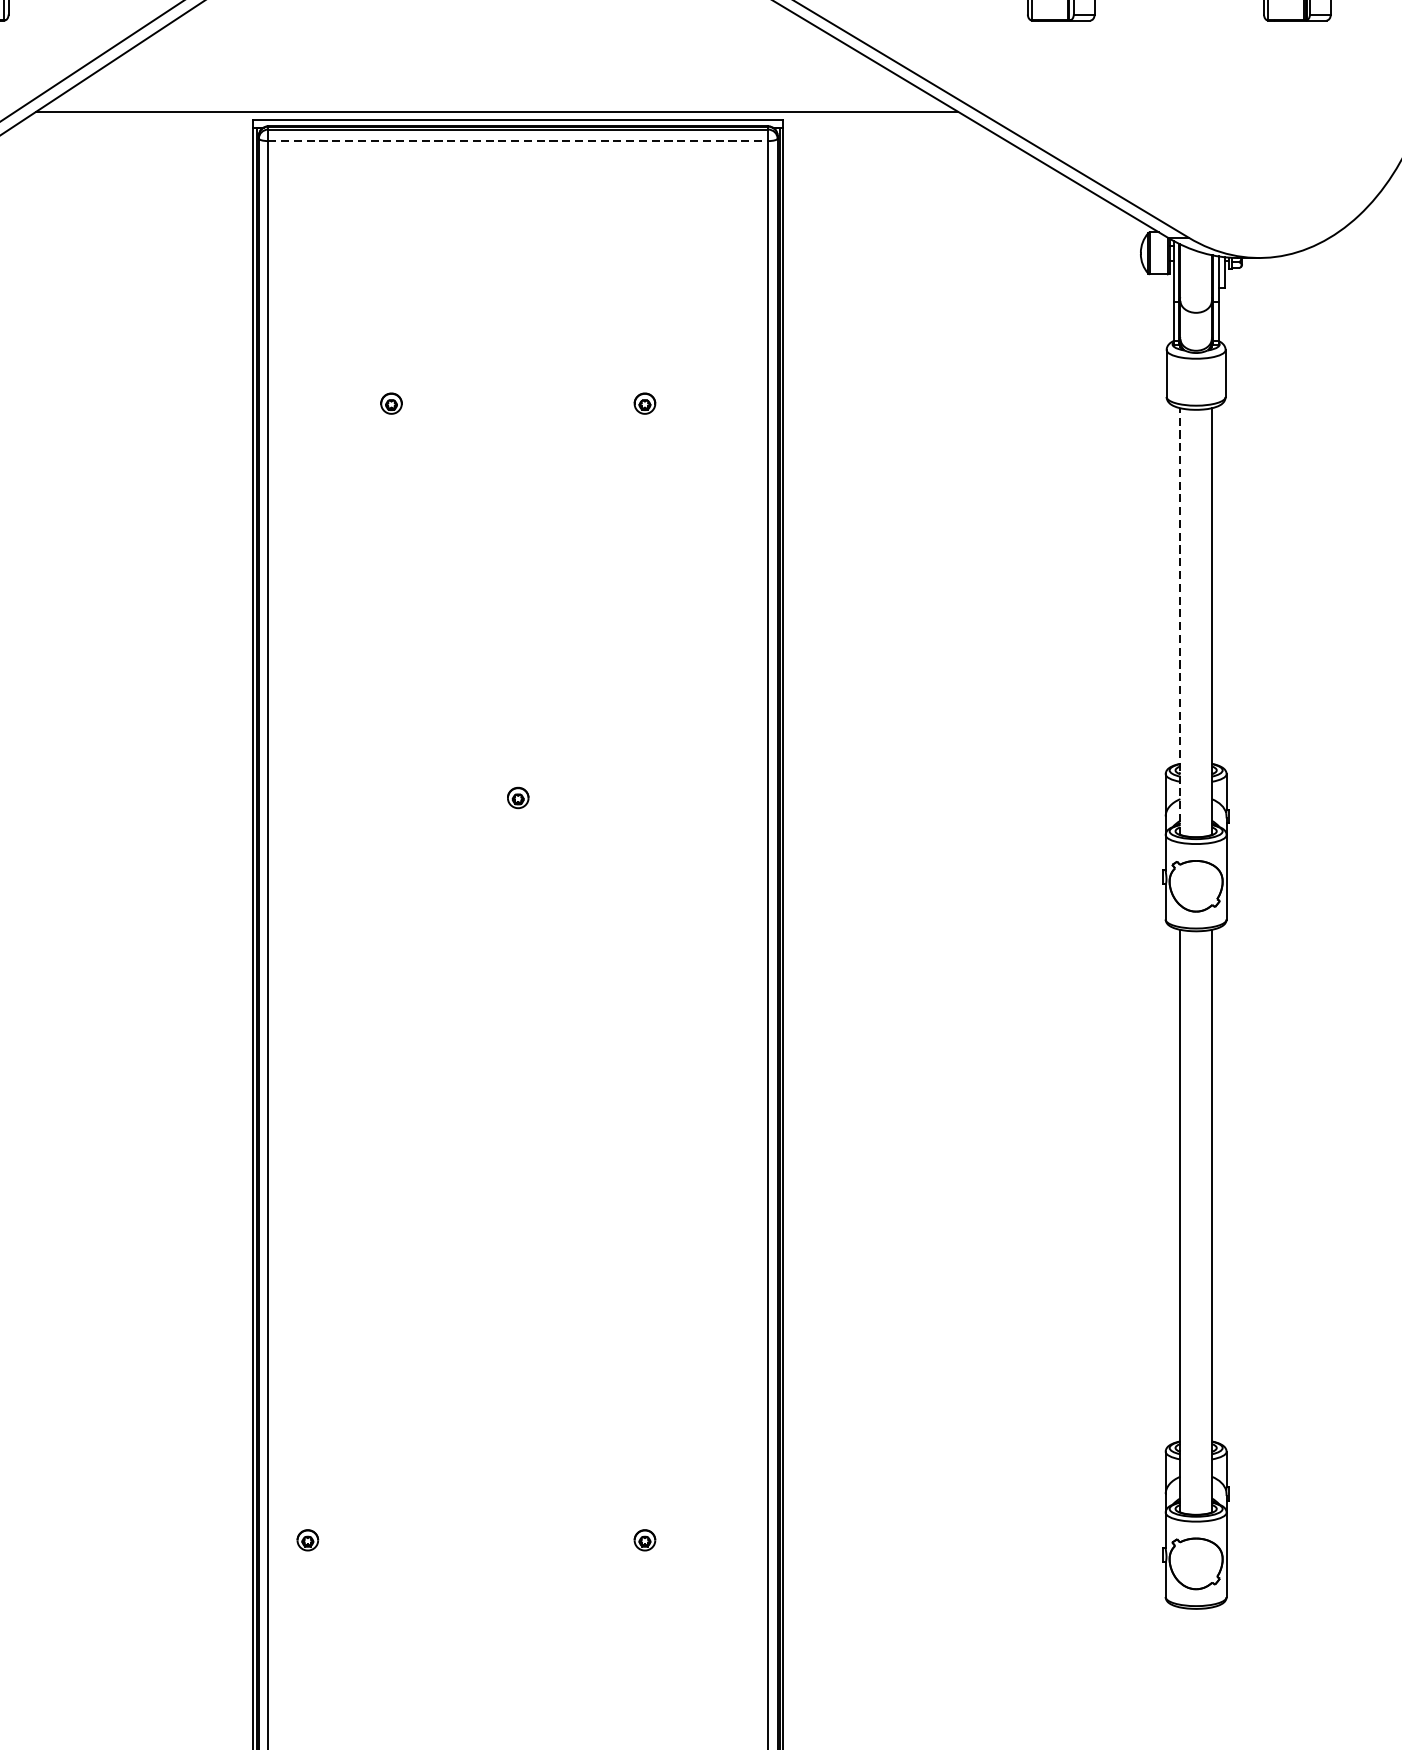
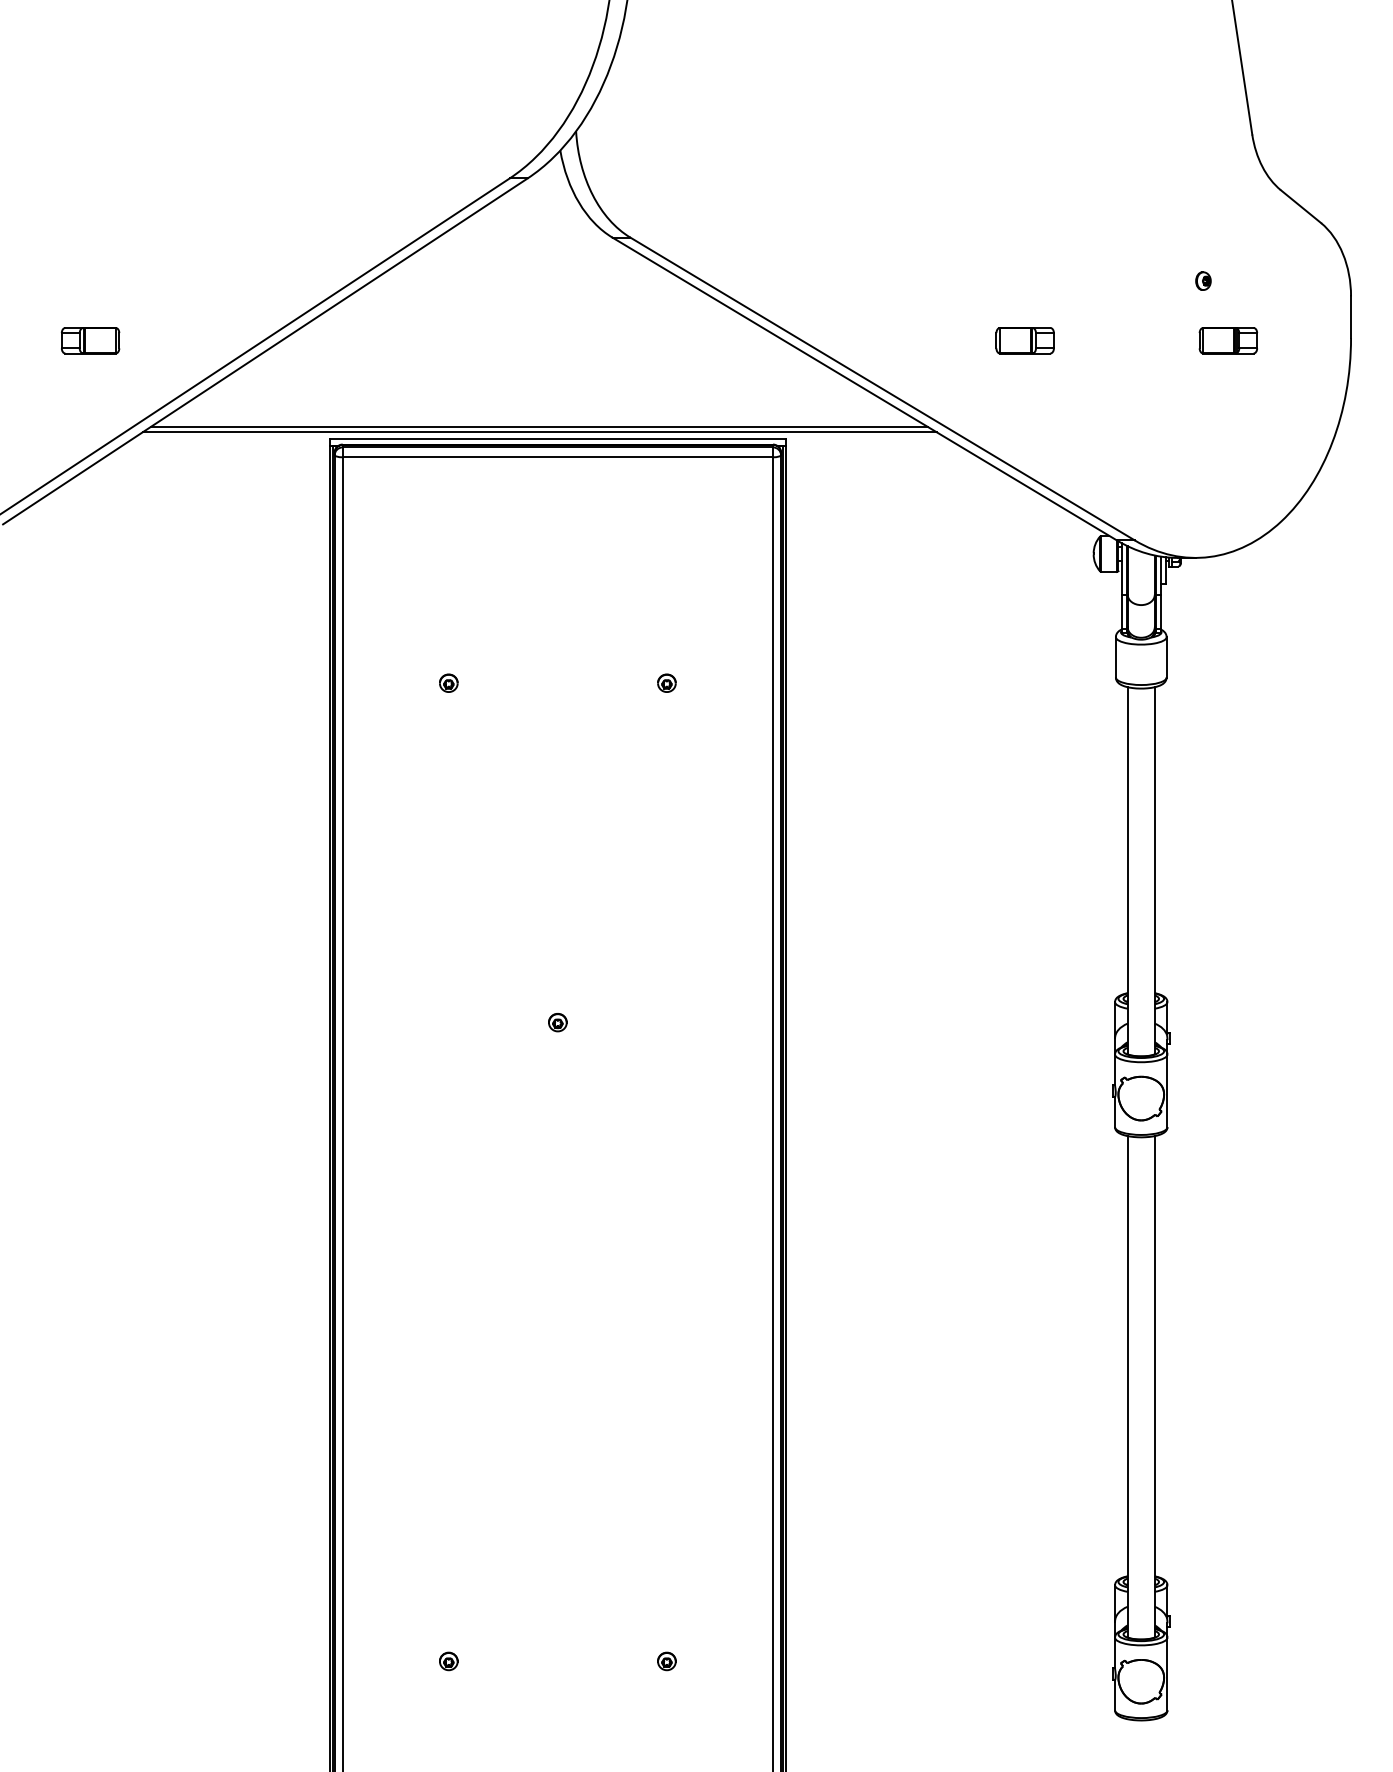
line: (496, 106) -> (539, 427), added
line: (518, 141) -> (558, 457), dashed -> solid
line: (1180, 621) -> (1127, 870), dashed -> solid
part: (307, 1540) -> (448, 1661), moved

